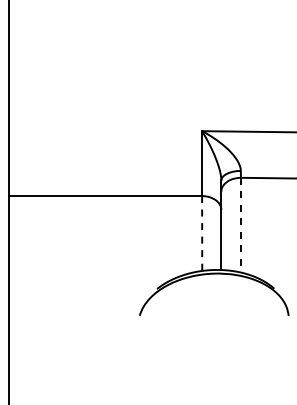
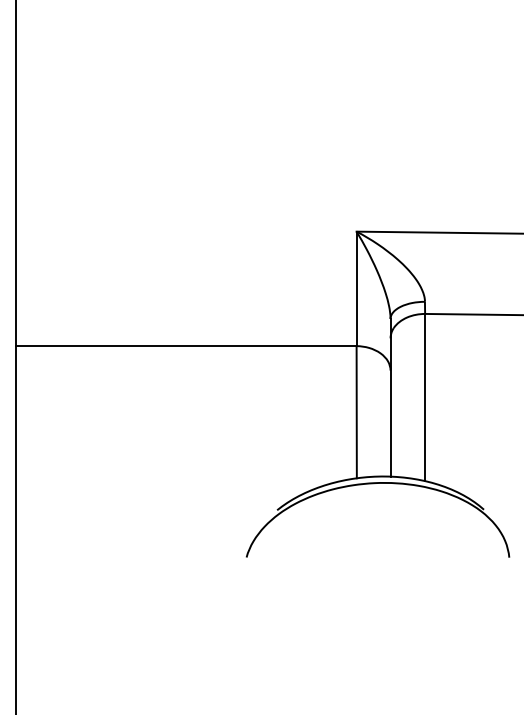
line: (240, 225) -> (424, 398), dashed -> solid
line: (202, 234) -> (357, 413), dashed -> solid

